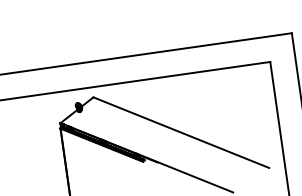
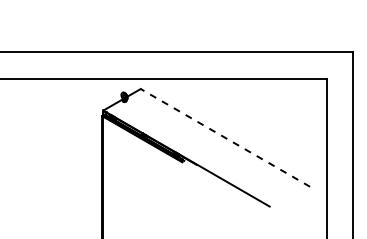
line: (181, 132) -> (225, 137), solid -> dashed

